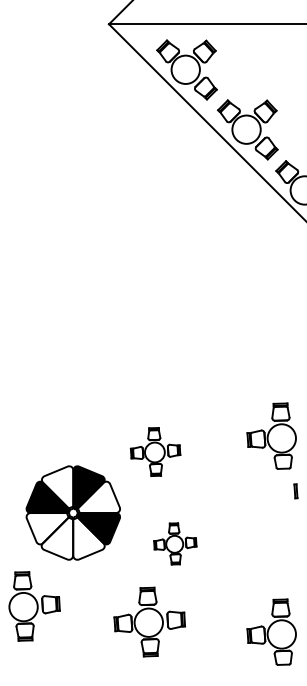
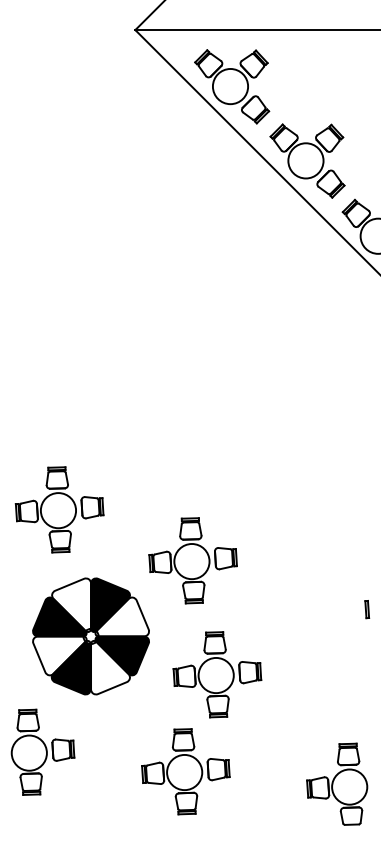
part: (47, 410) -> (58, 509), added
part: (271, 435) -> (336, 540), removed
part: (155, 451) -> (192, 560), size x1.43
fill: (57, 538) -> (71, 668), added
part: (175, 543) -> (217, 674), size x1.67

